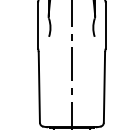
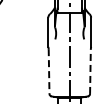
line: (104, 87) -> (90, 71), solid -> dashed
line: (39, 88) -> (49, 72), solid -> dashed

